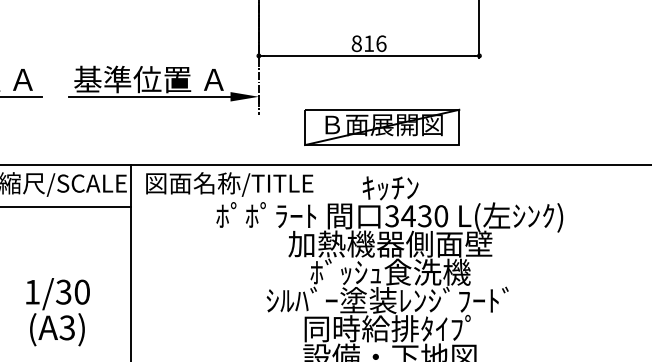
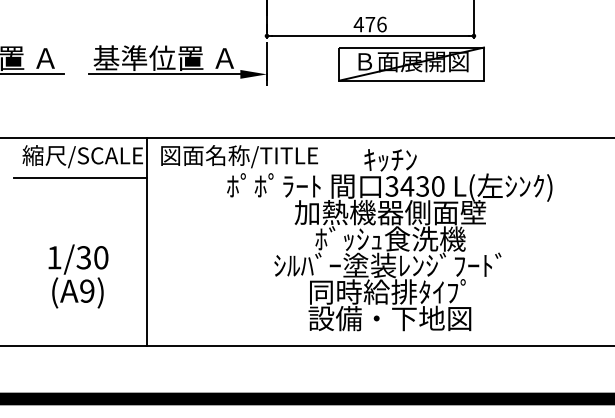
text: (362, 43) -> (364, 24), 816 -> 476
part: (382, 126) -> (411, 63), moved
text: (67, 327) -> (87, 290), (A3) -> (A9)

